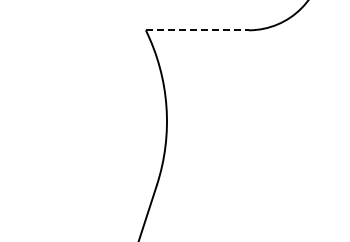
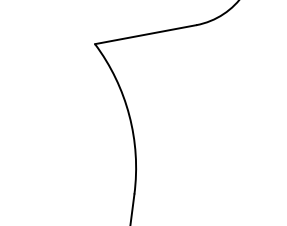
line: (197, 30) -> (145, 34), dashed -> solid

